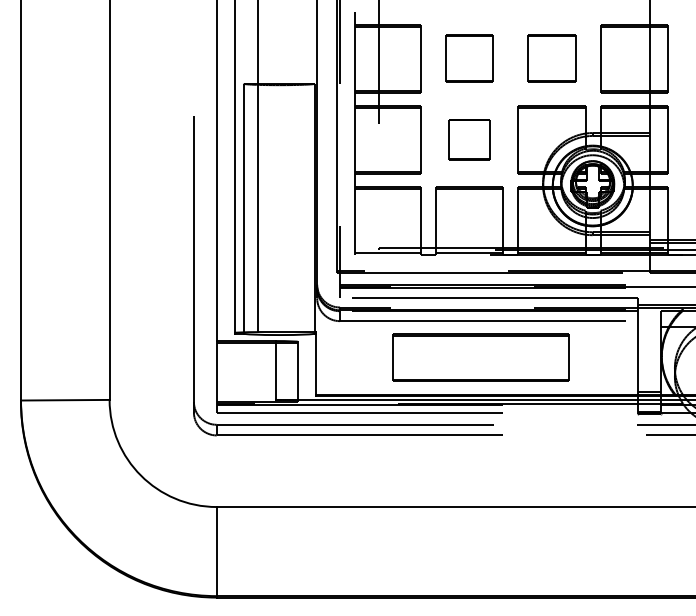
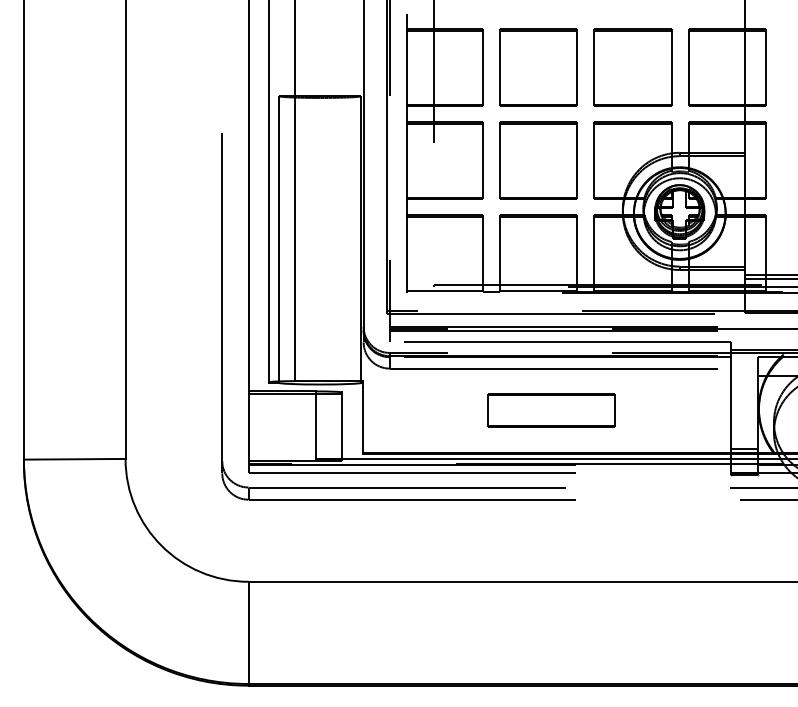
part: (469, 58) -> (538, 67), size x1.43
part: (551, 58) -> (632, 67), size x1.43
part: (469, 139) -> (538, 160), size x1.67
part: (480, 357) -> (551, 410), size x0.62

